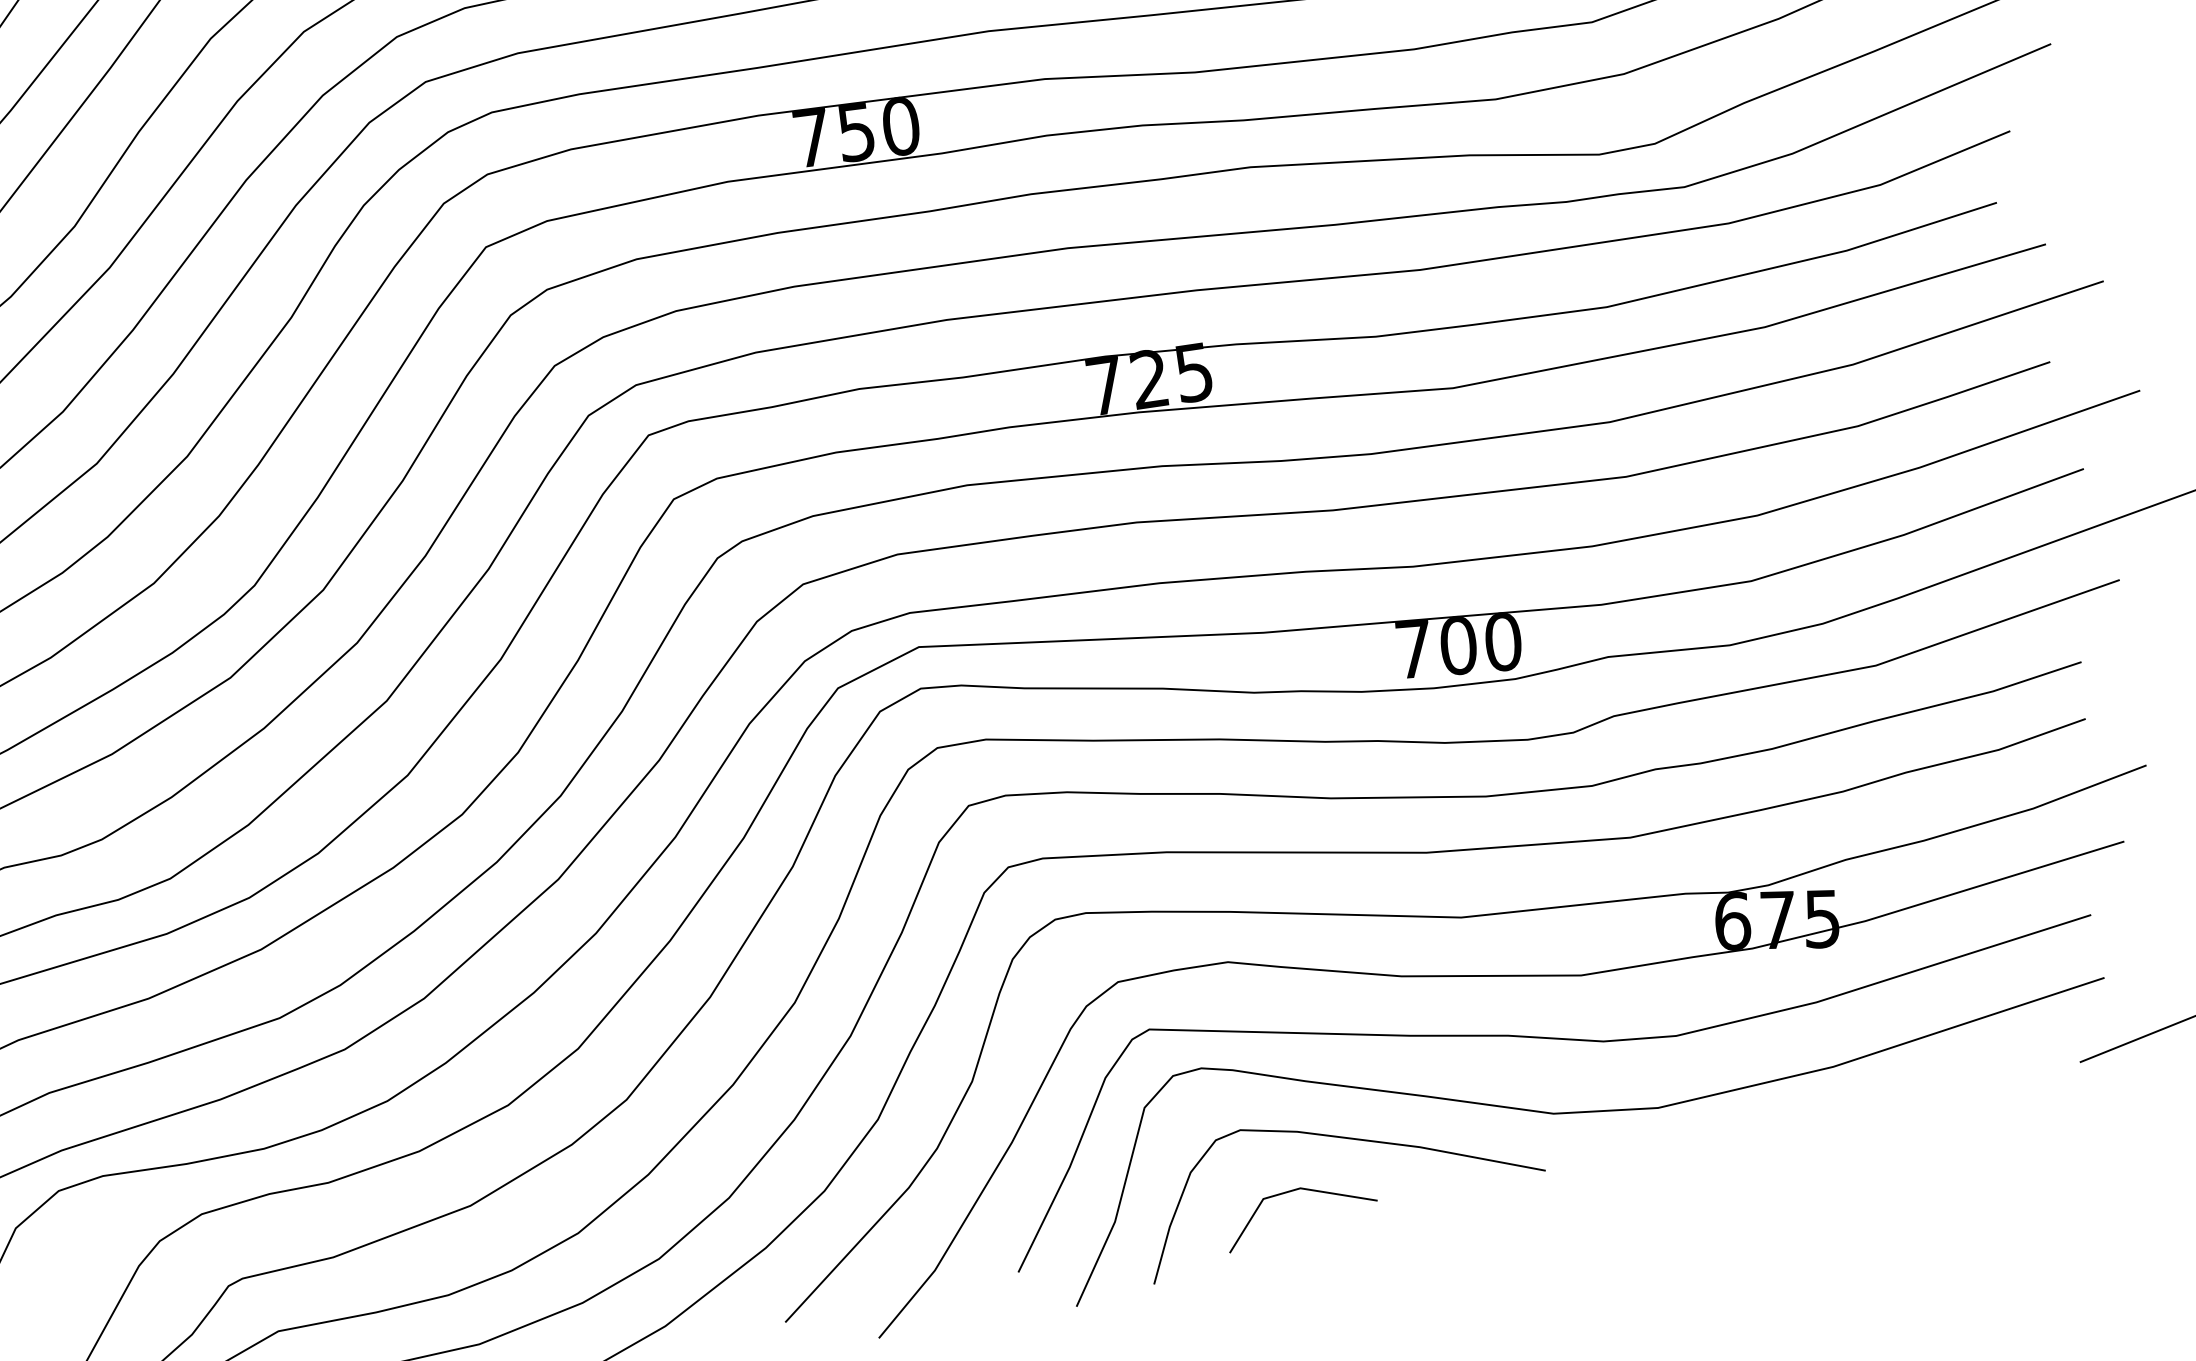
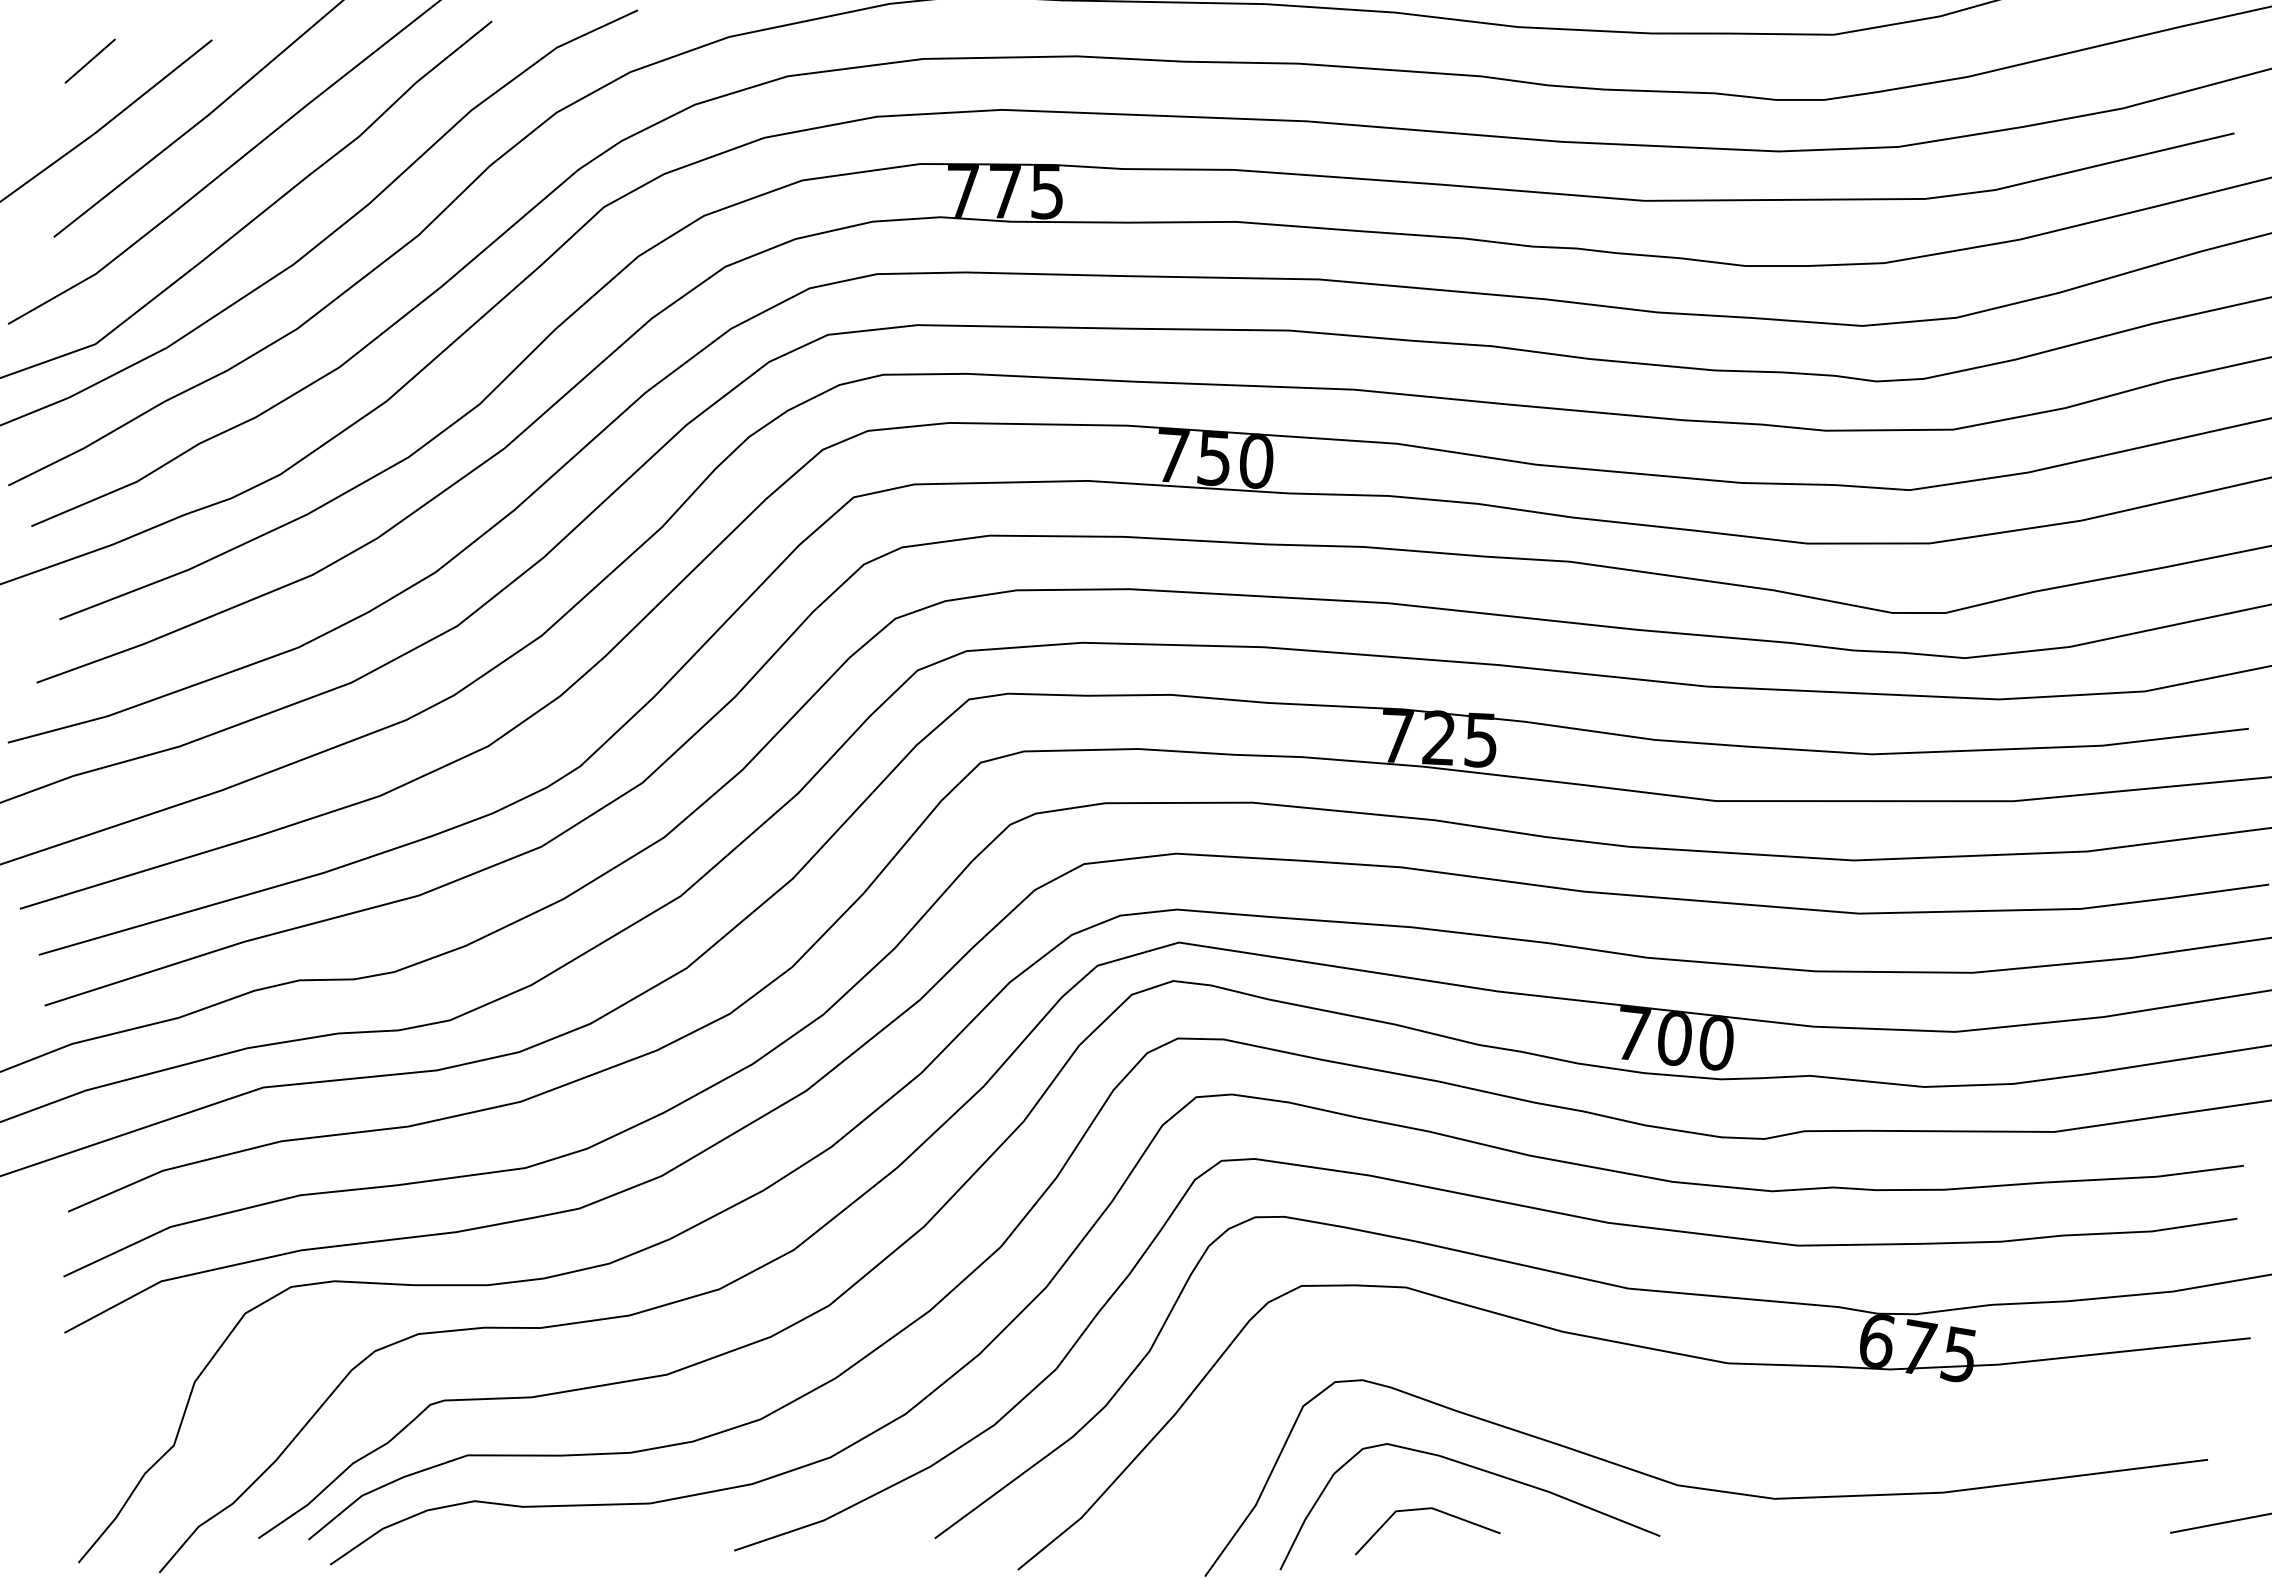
curve: (1549, 1039) -> (1687, 1416), removed

